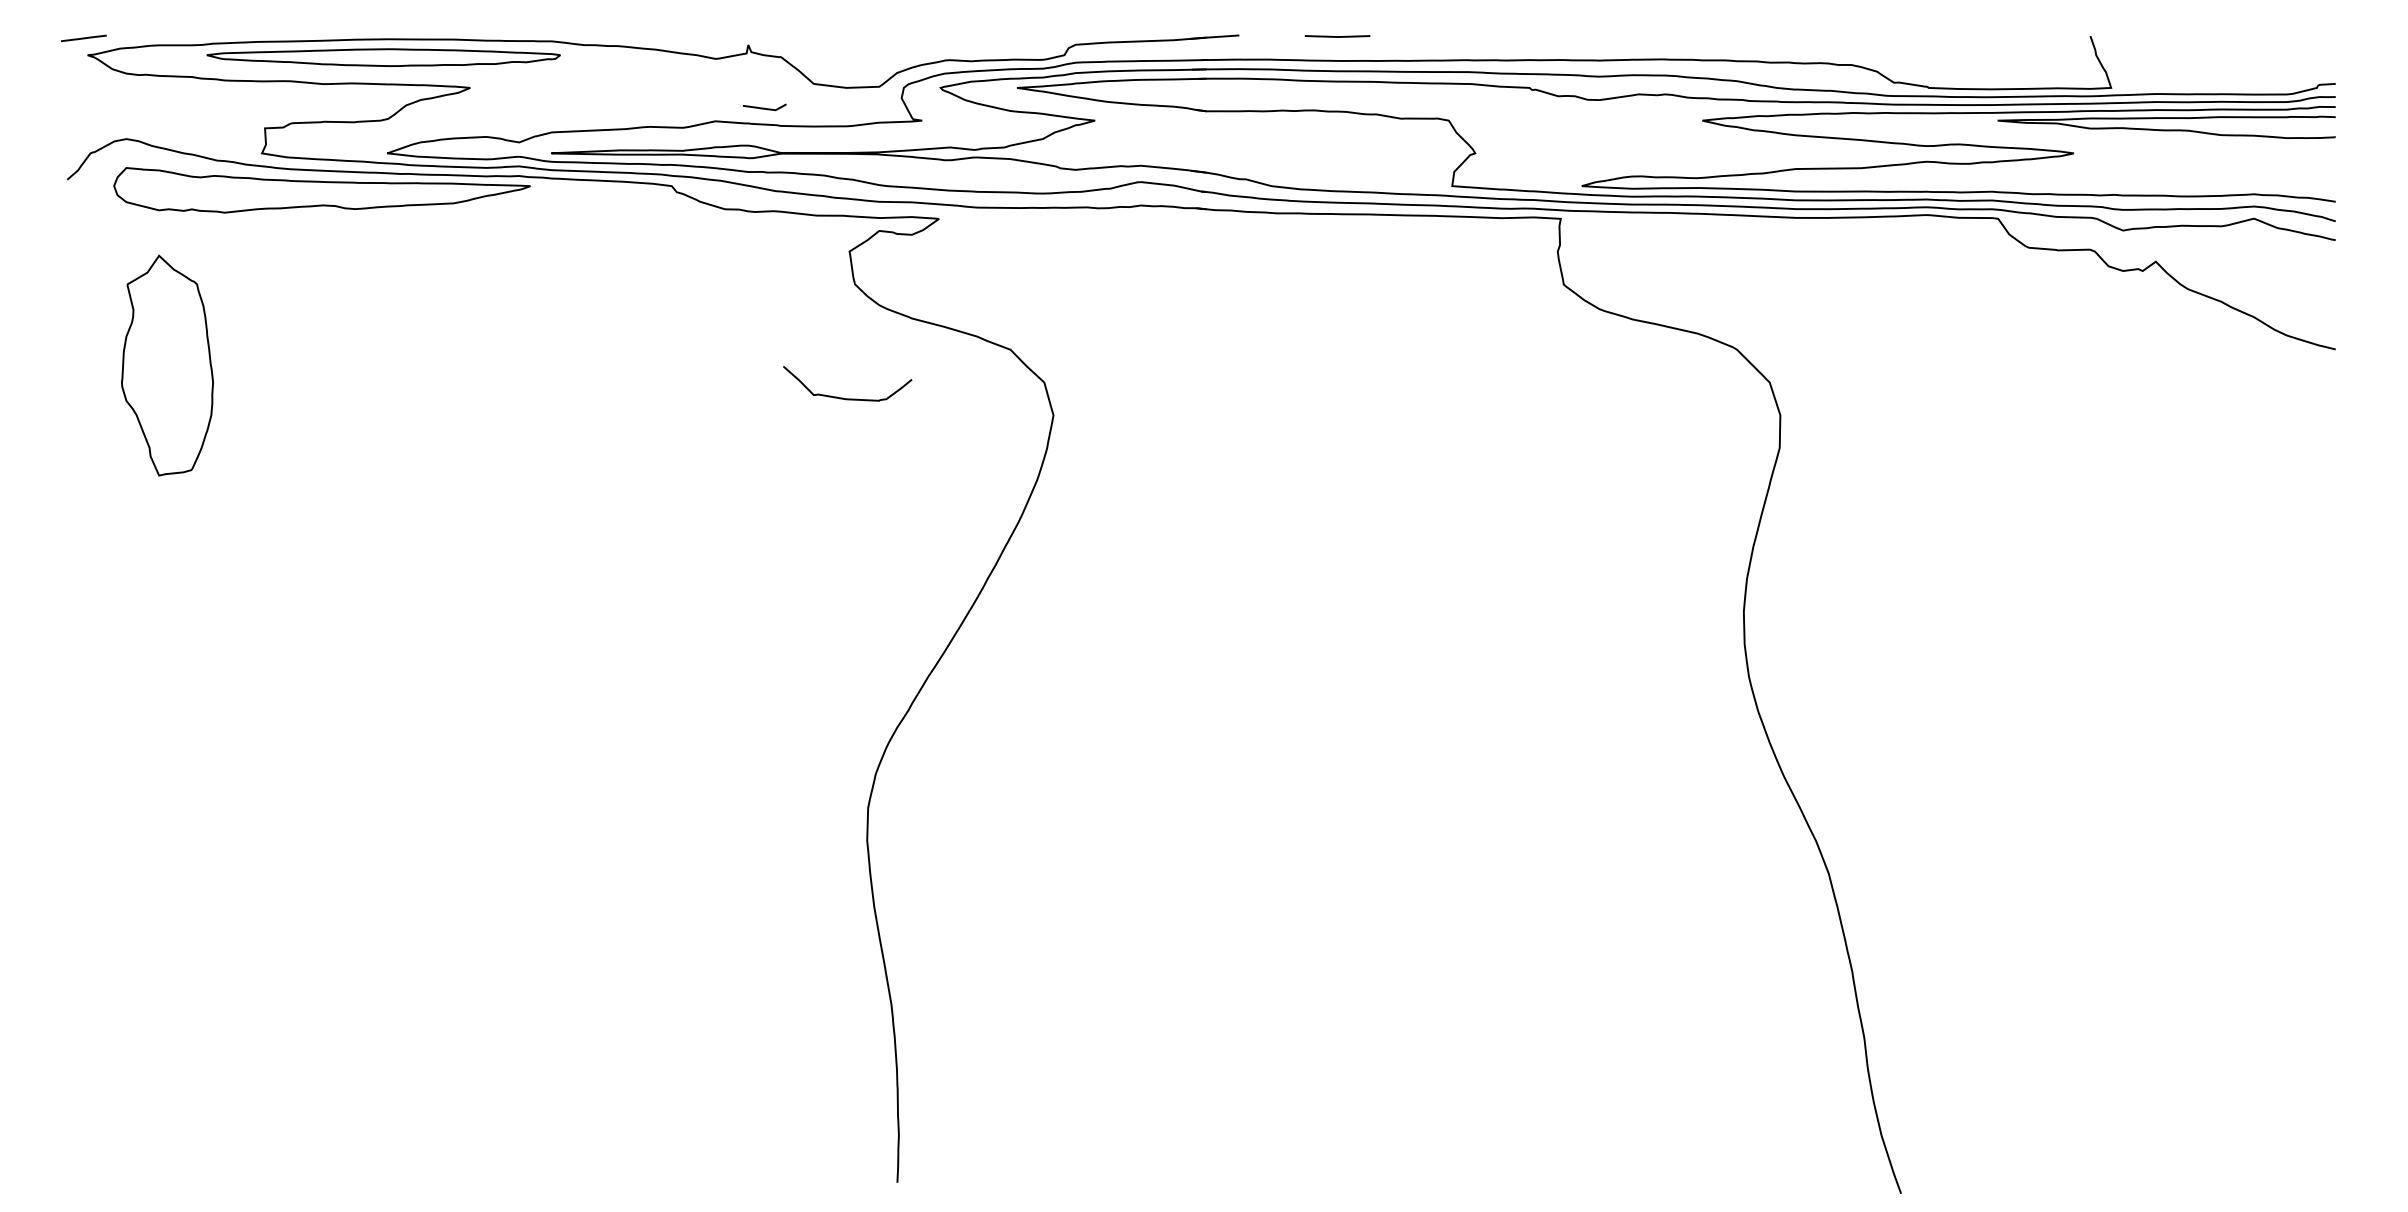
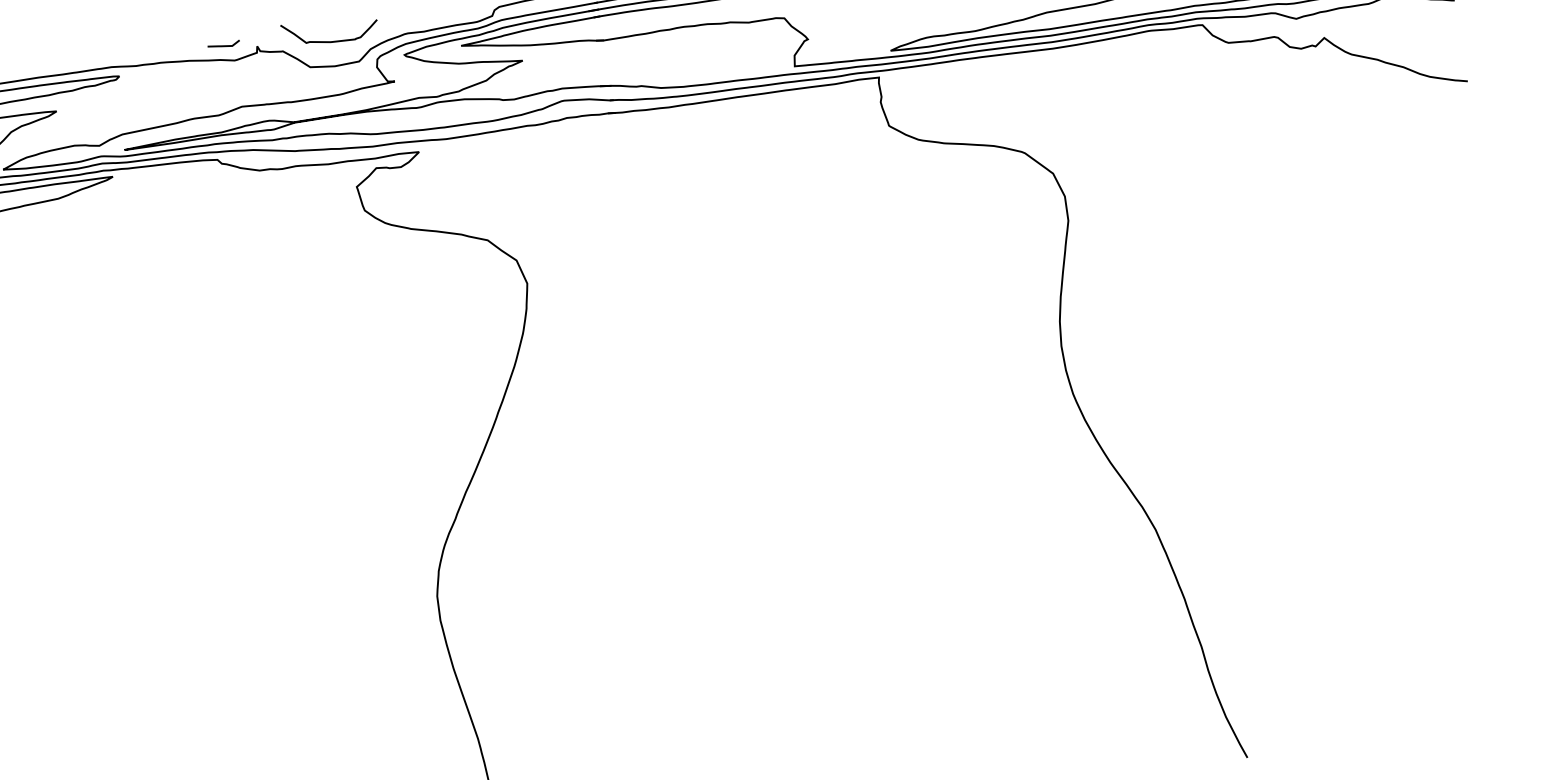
line: (764, 107) -> (223, 45), moved
curve: (843, 397) -> (328, 41), moved

